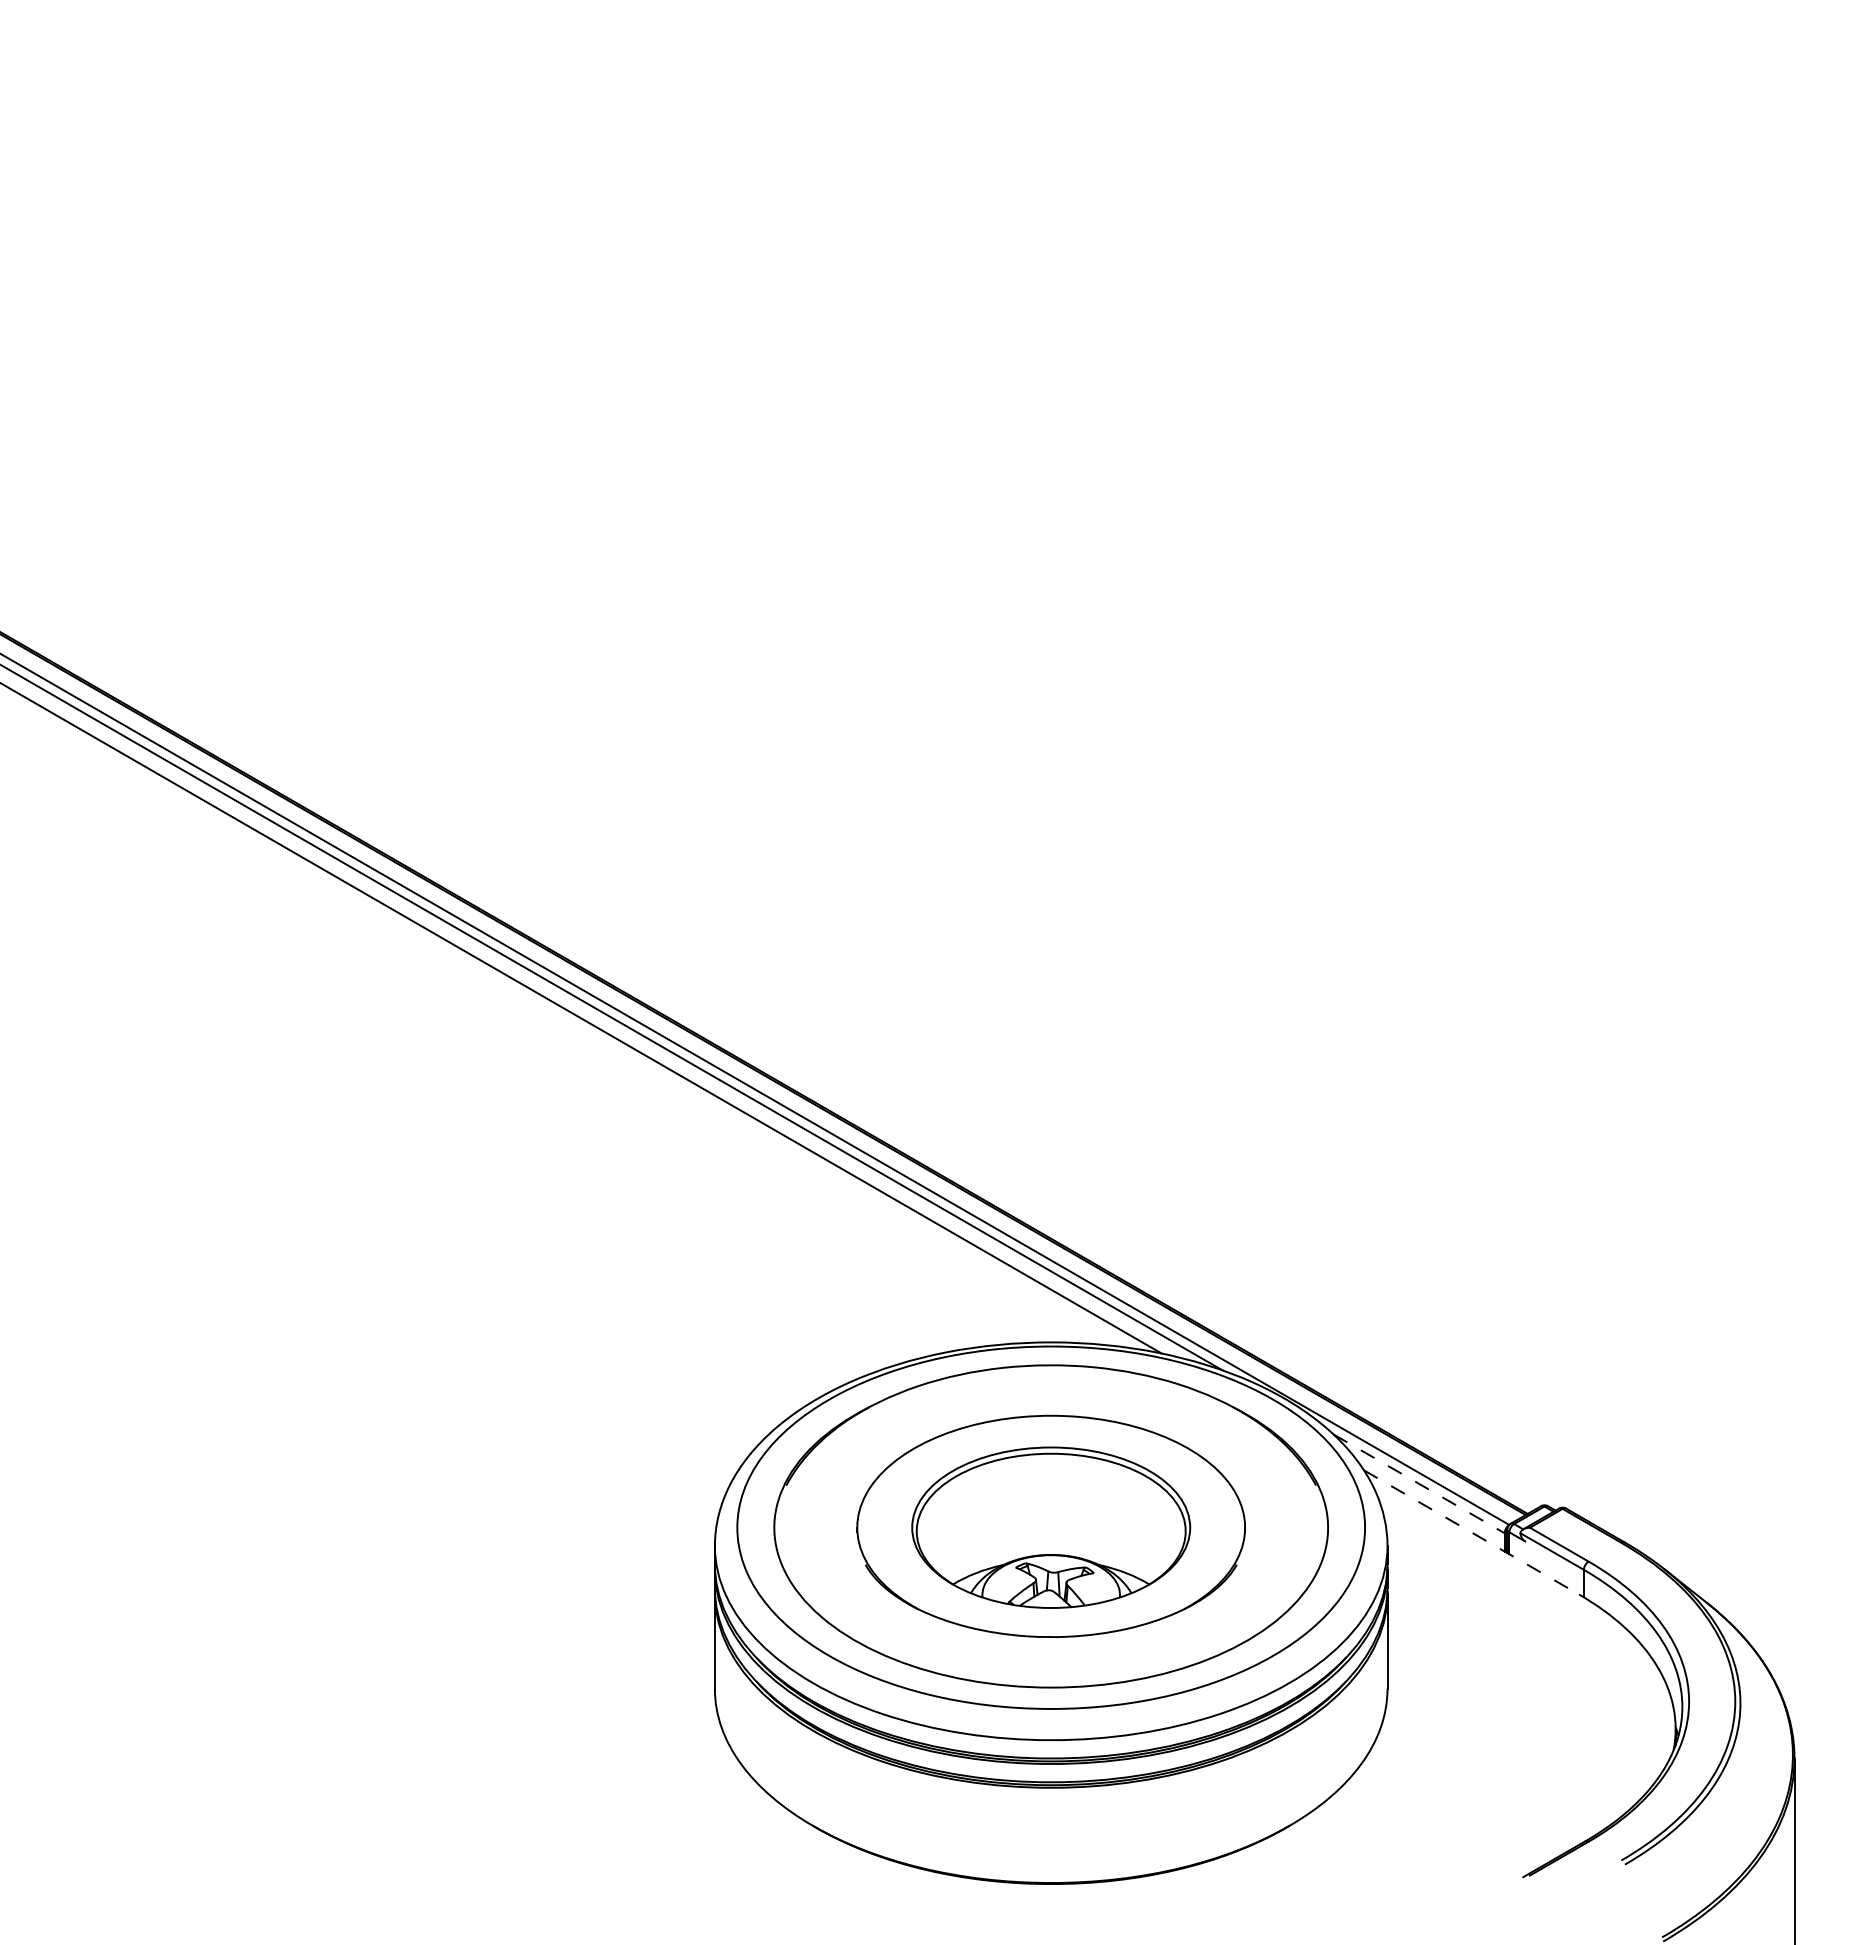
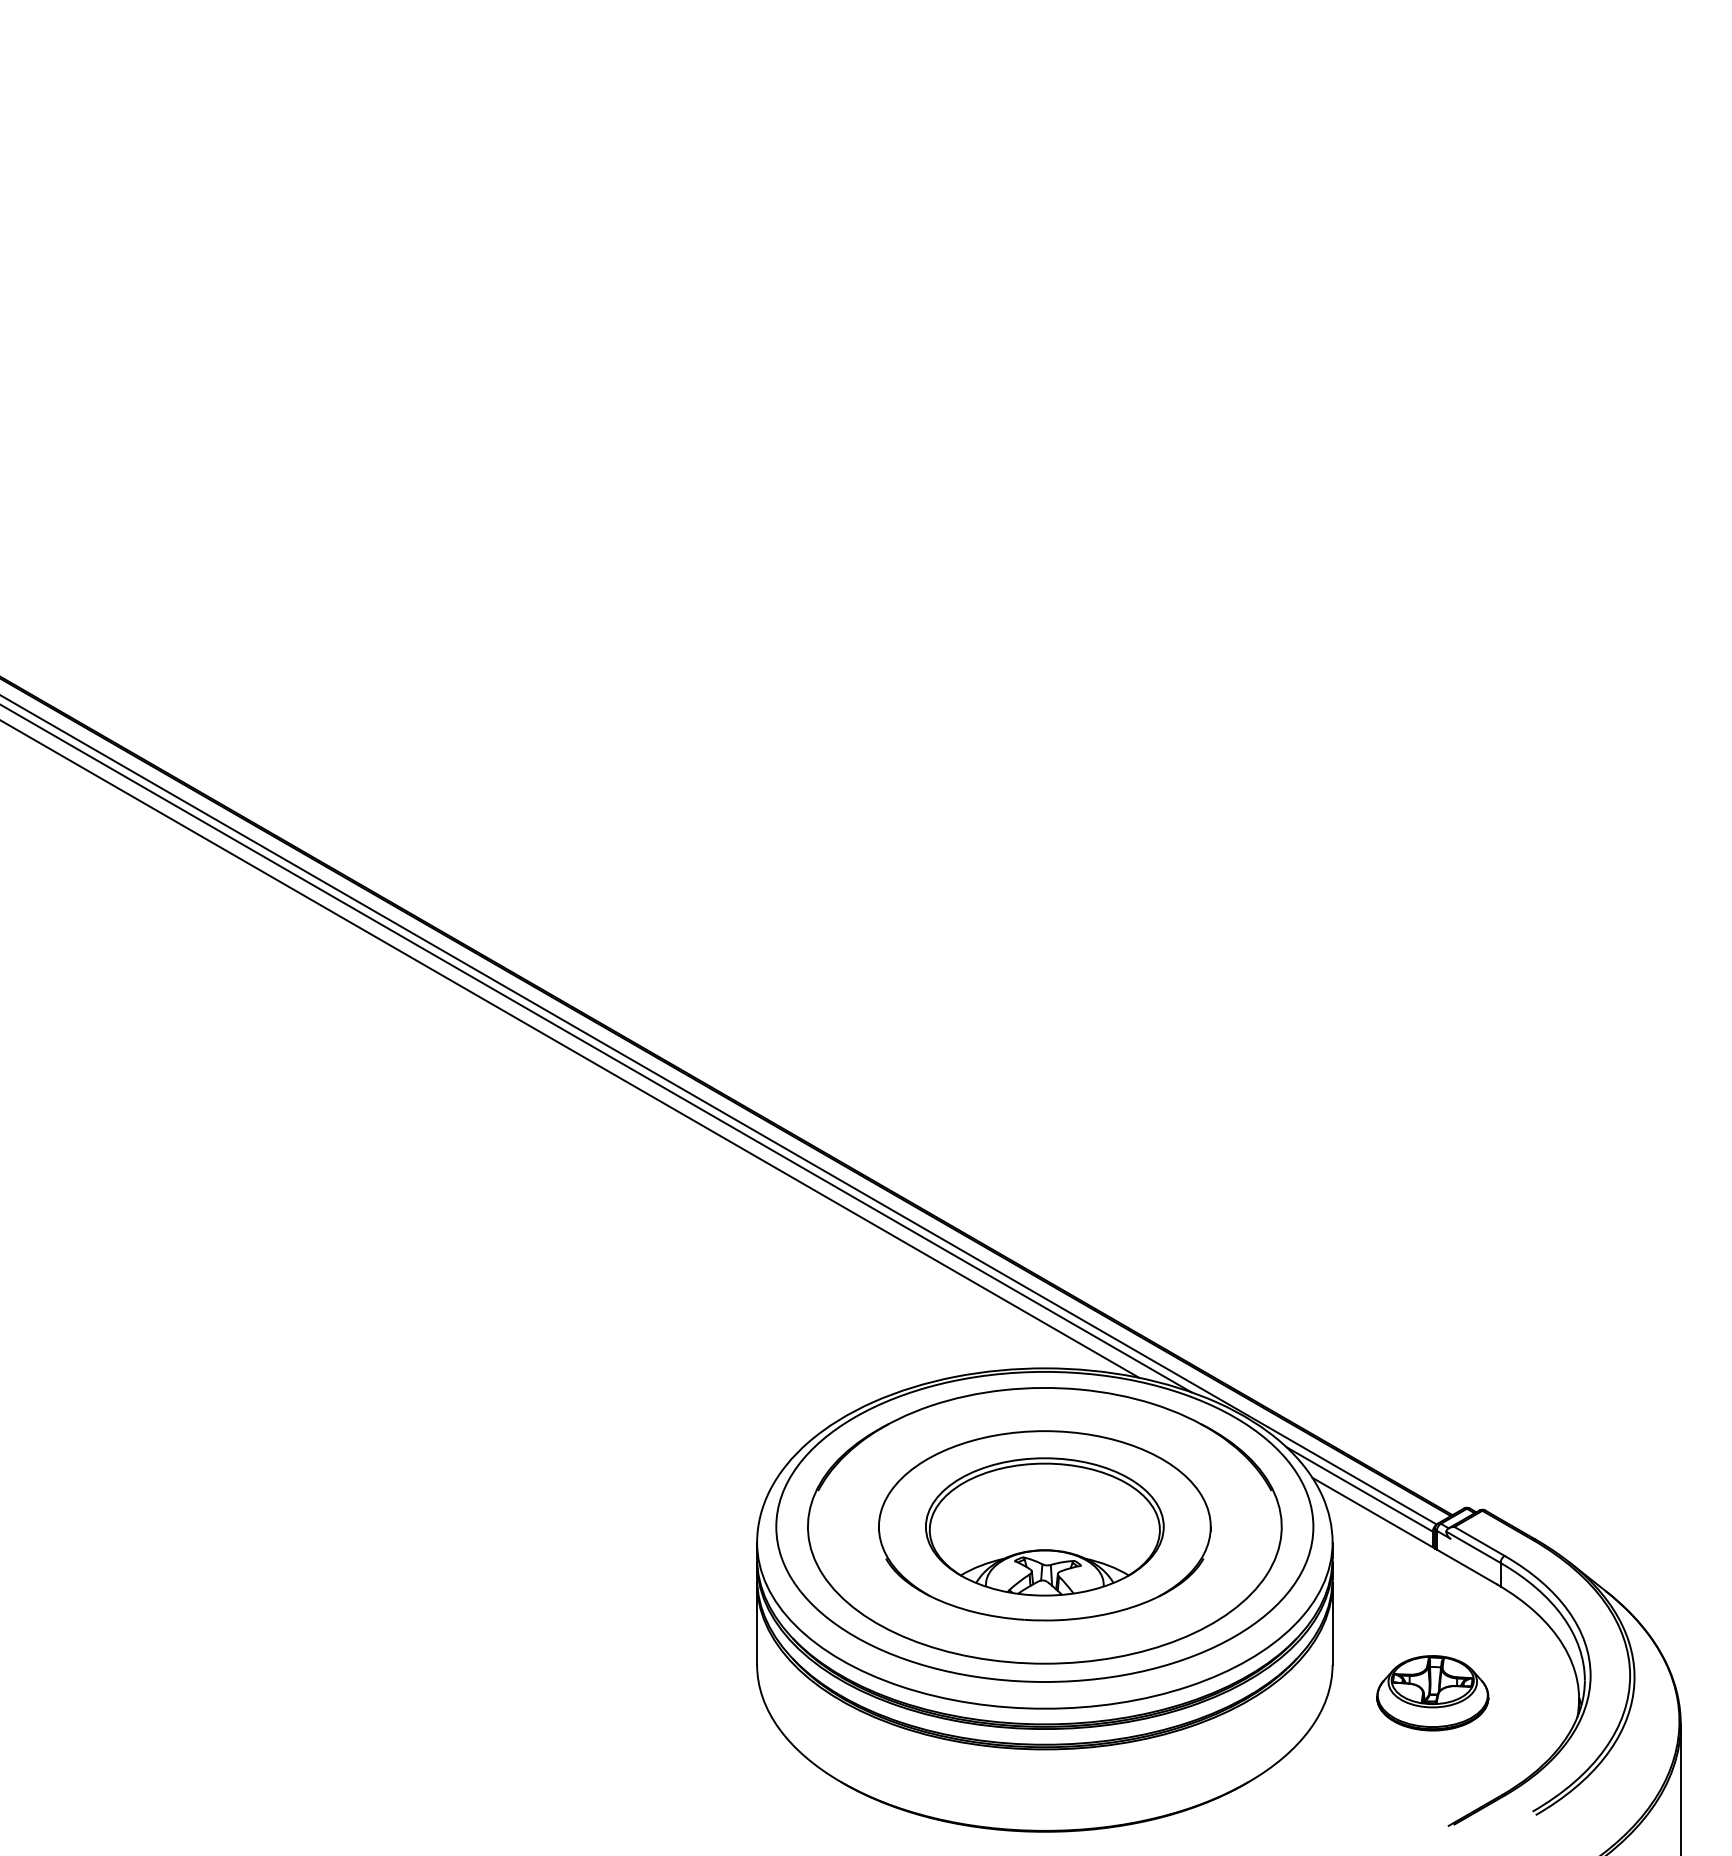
line: (1420, 1483) -> (1360, 1489), dashed -> solid
line: (1471, 1533) -> (1404, 1531), dashed -> solid
part: (1504, 1722) -> (1432, 1693), added

